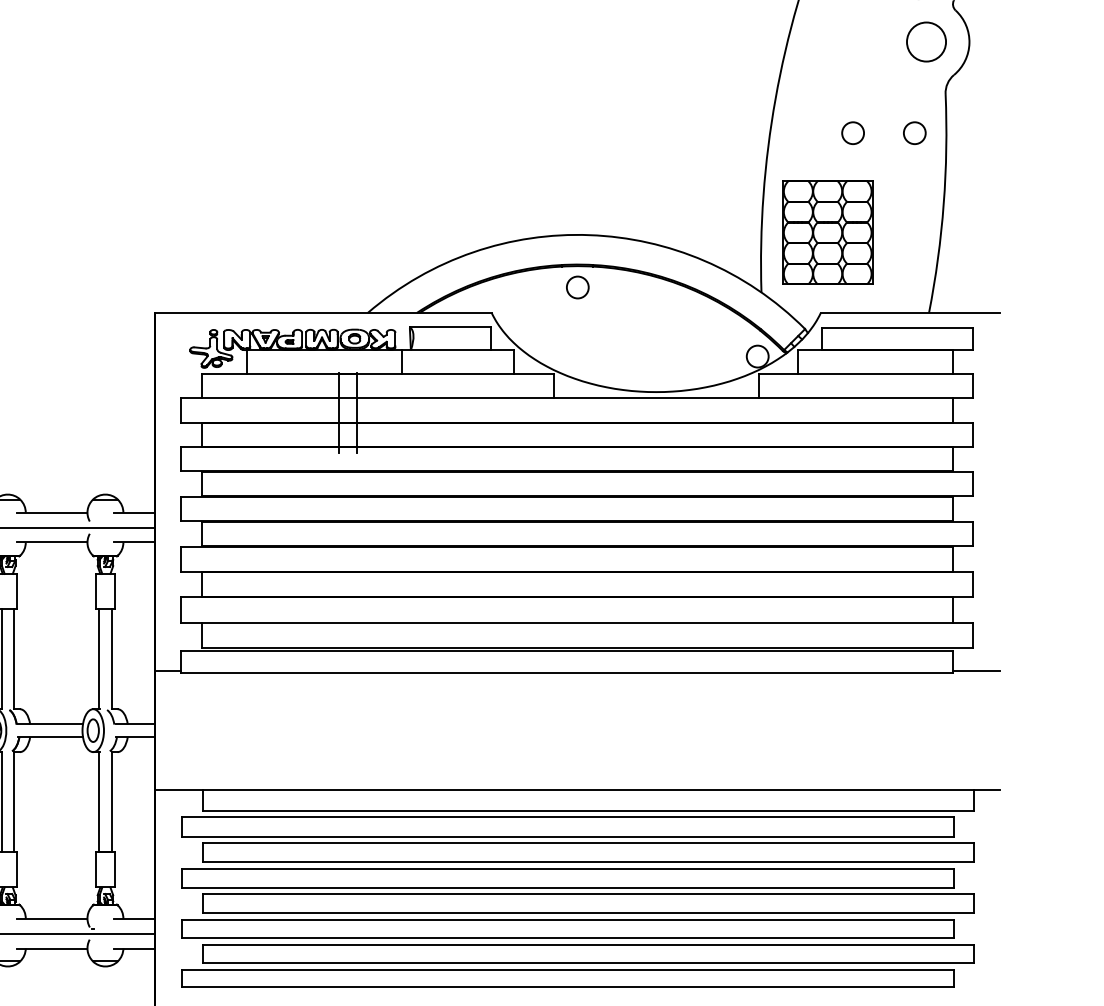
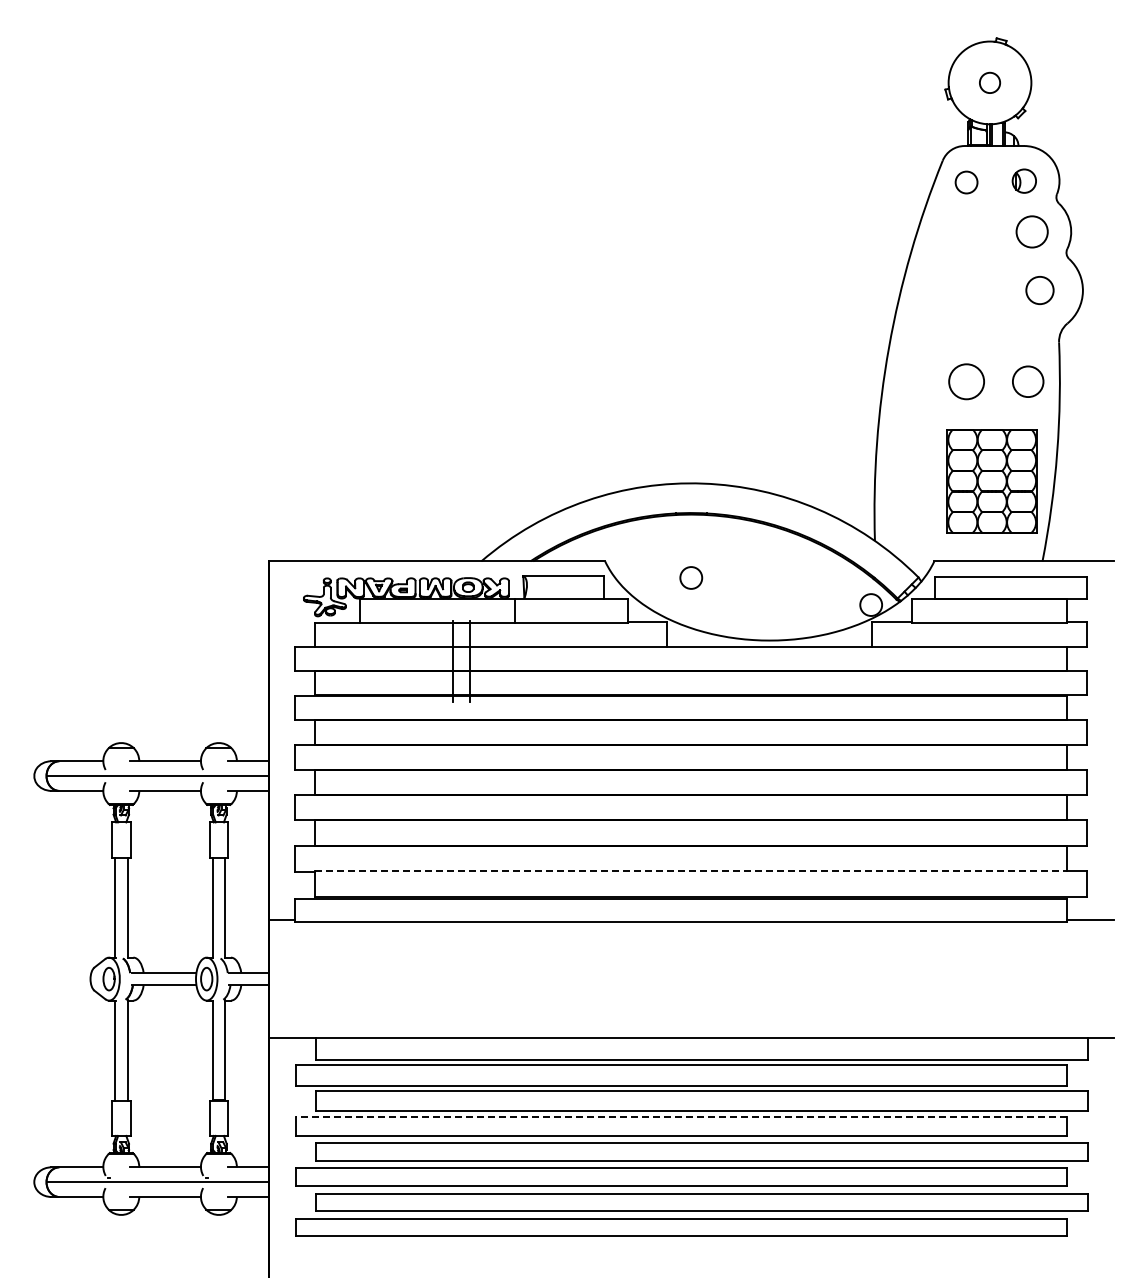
circle: (926, 42) -> (1039, 290), size x0.7
circle: (853, 133) -> (966, 381), size x1.6
circle: (915, 133) -> (1028, 381), size x1.4
part: (827, 233) -> (991, 481), moved
circle: (578, 287) -> (691, 577), moved
line: (577, 623) -> (690, 871), solid -> dashed
line: (568, 869) -> (681, 1117), solid -> dashed

